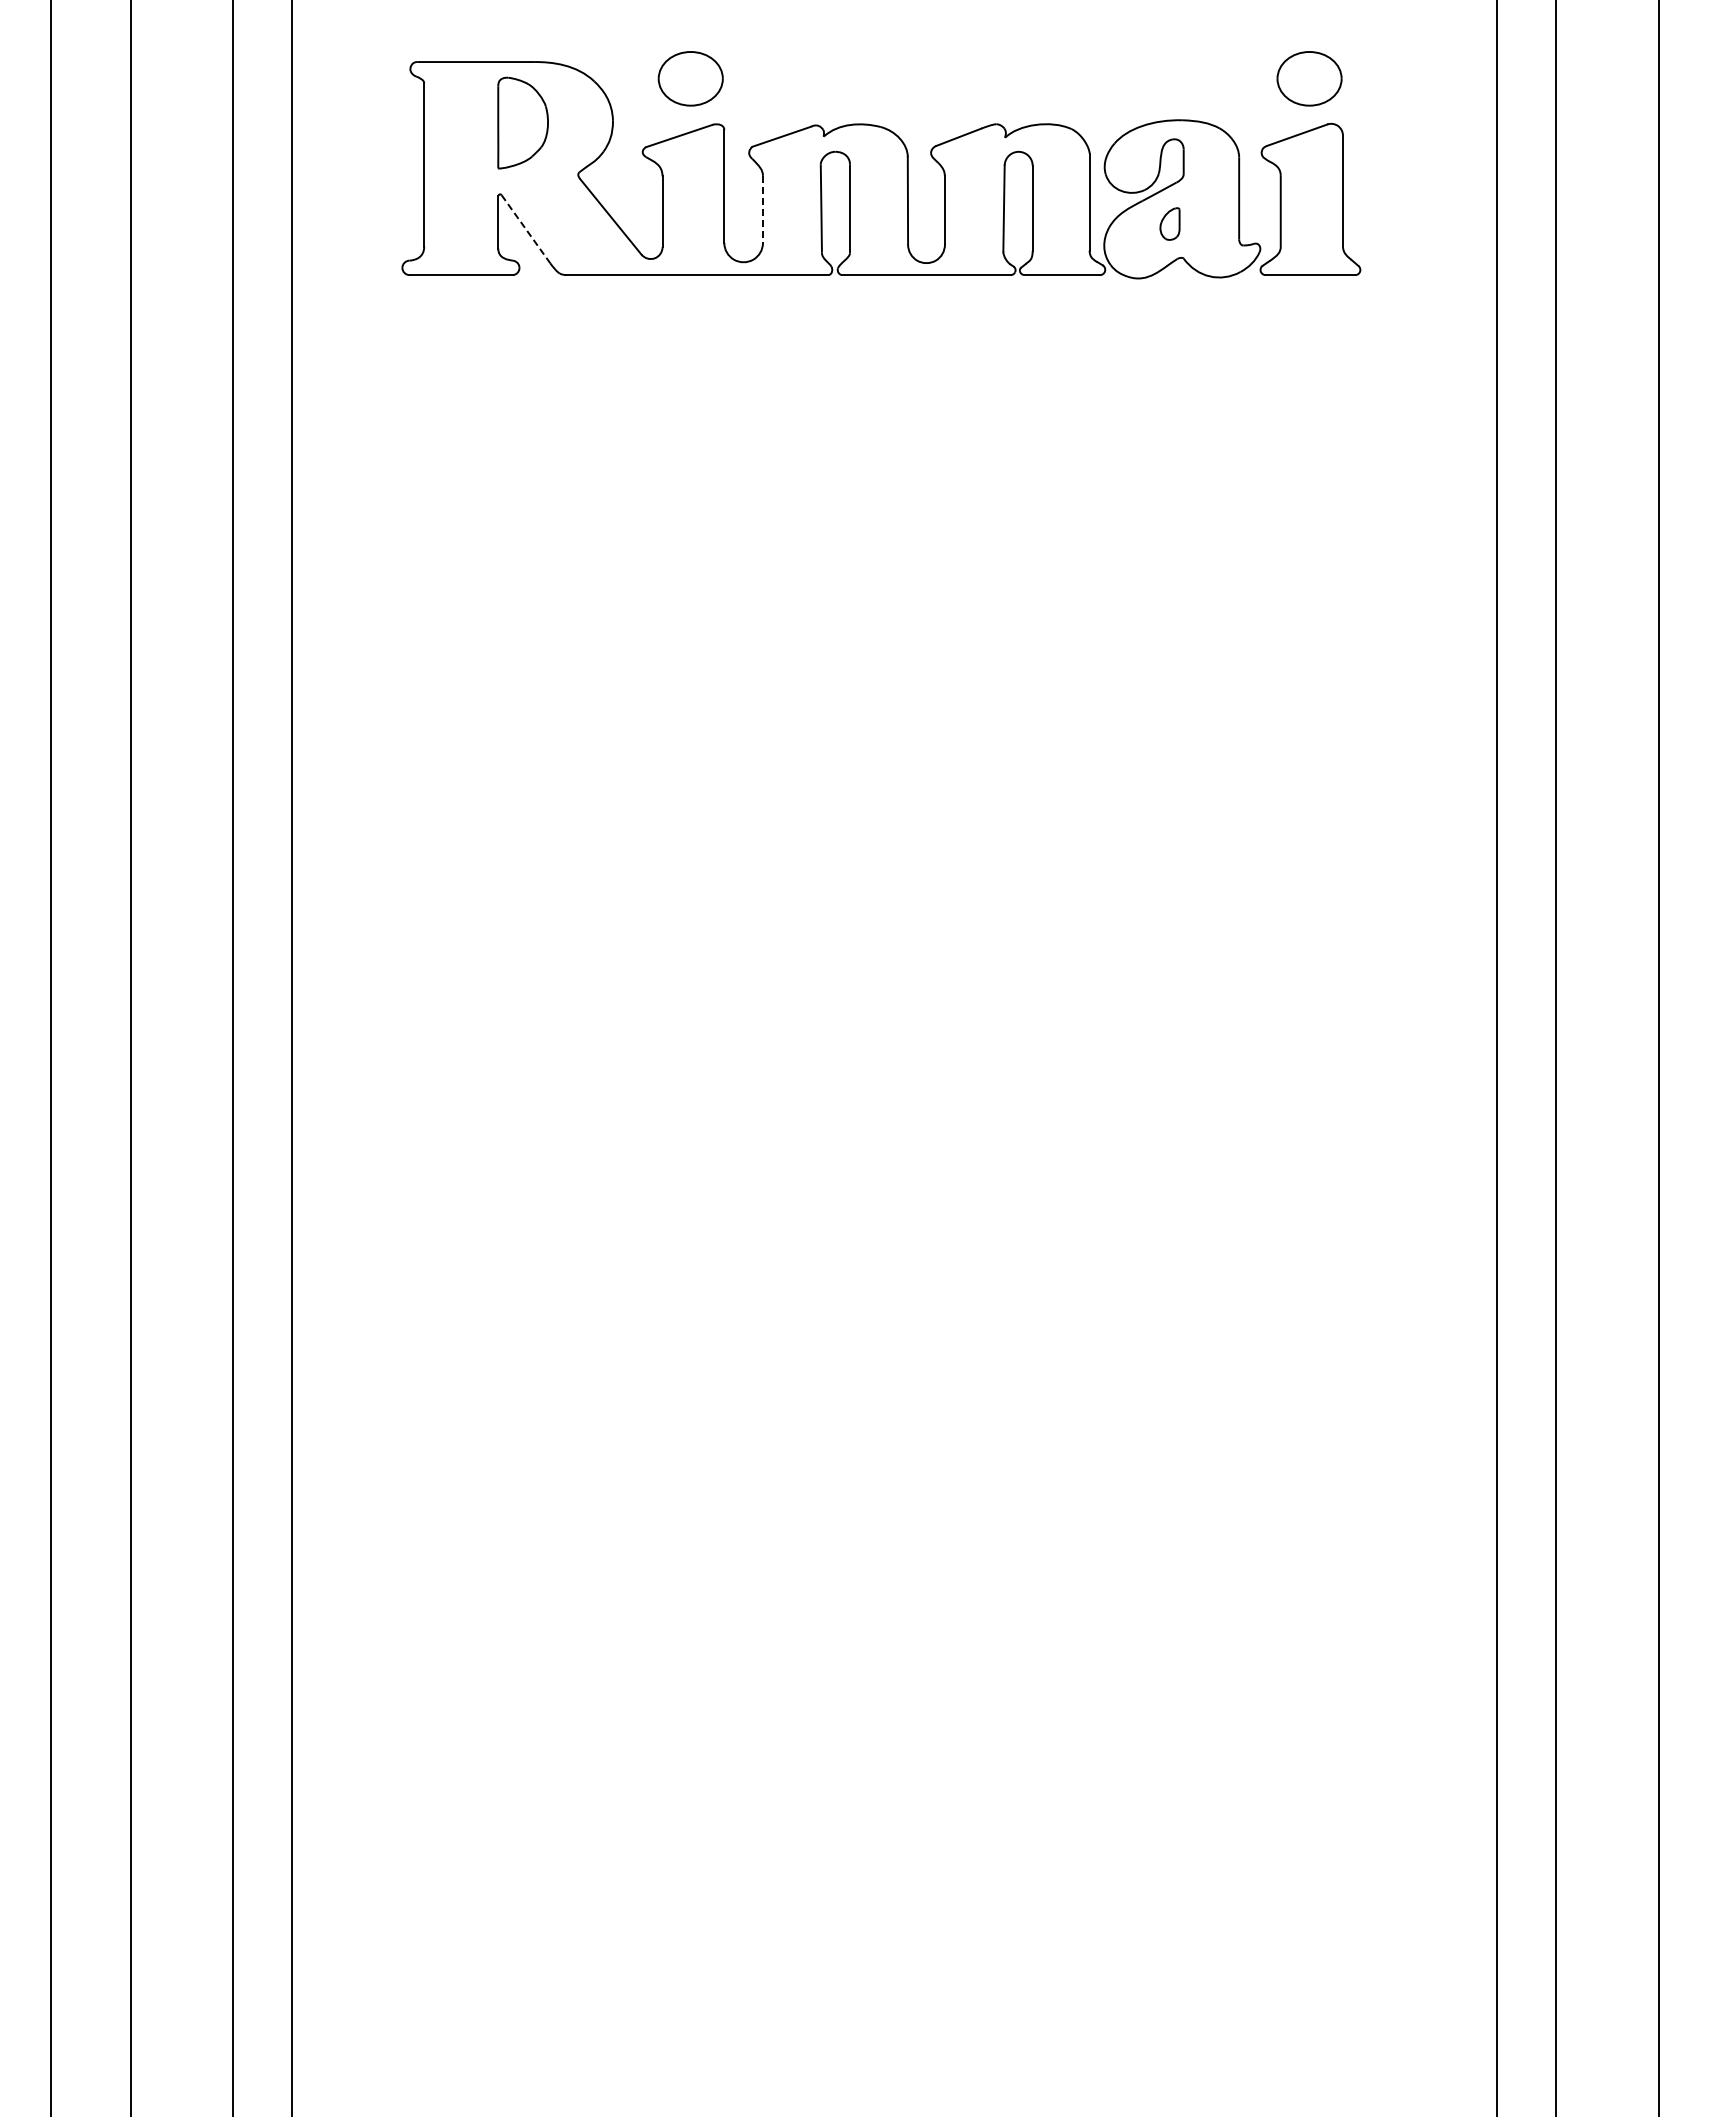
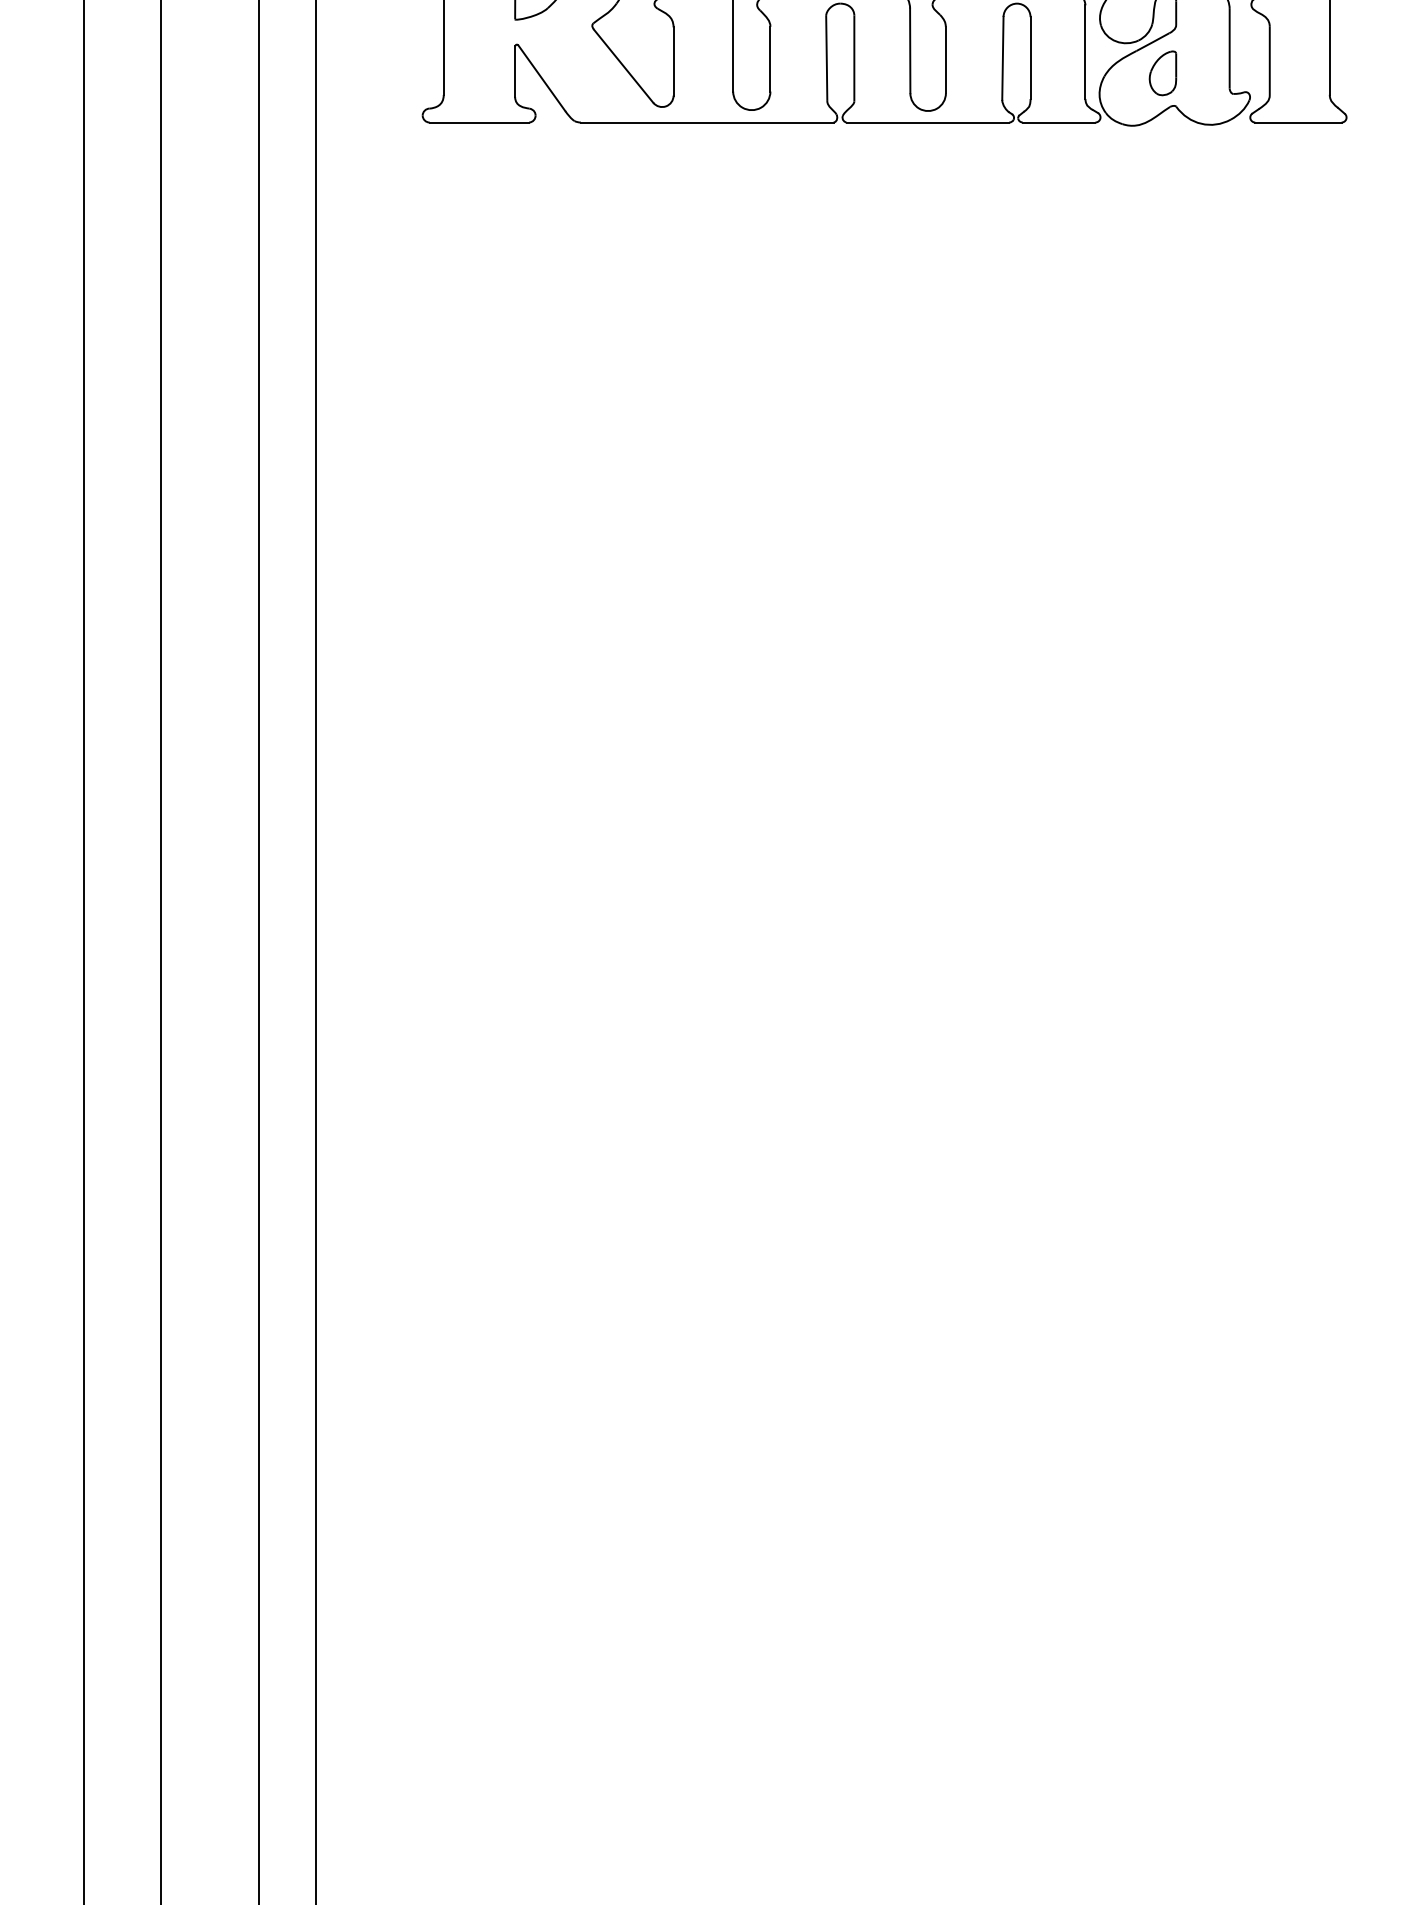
line: (762, 209) -> (769, 59), dashed -> solid
part: (1169, 223) -> (1162, 72), size x1.43
line: (525, 229) -> (541, 78), dashed -> solid

